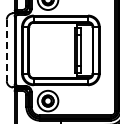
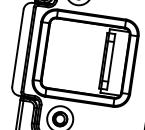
line: (6, 50) -> (17, 48), dashed -> solid

